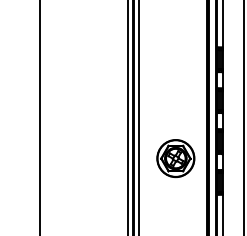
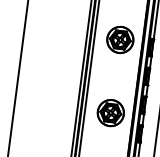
part: (175, 54) -> (120, 39), added

